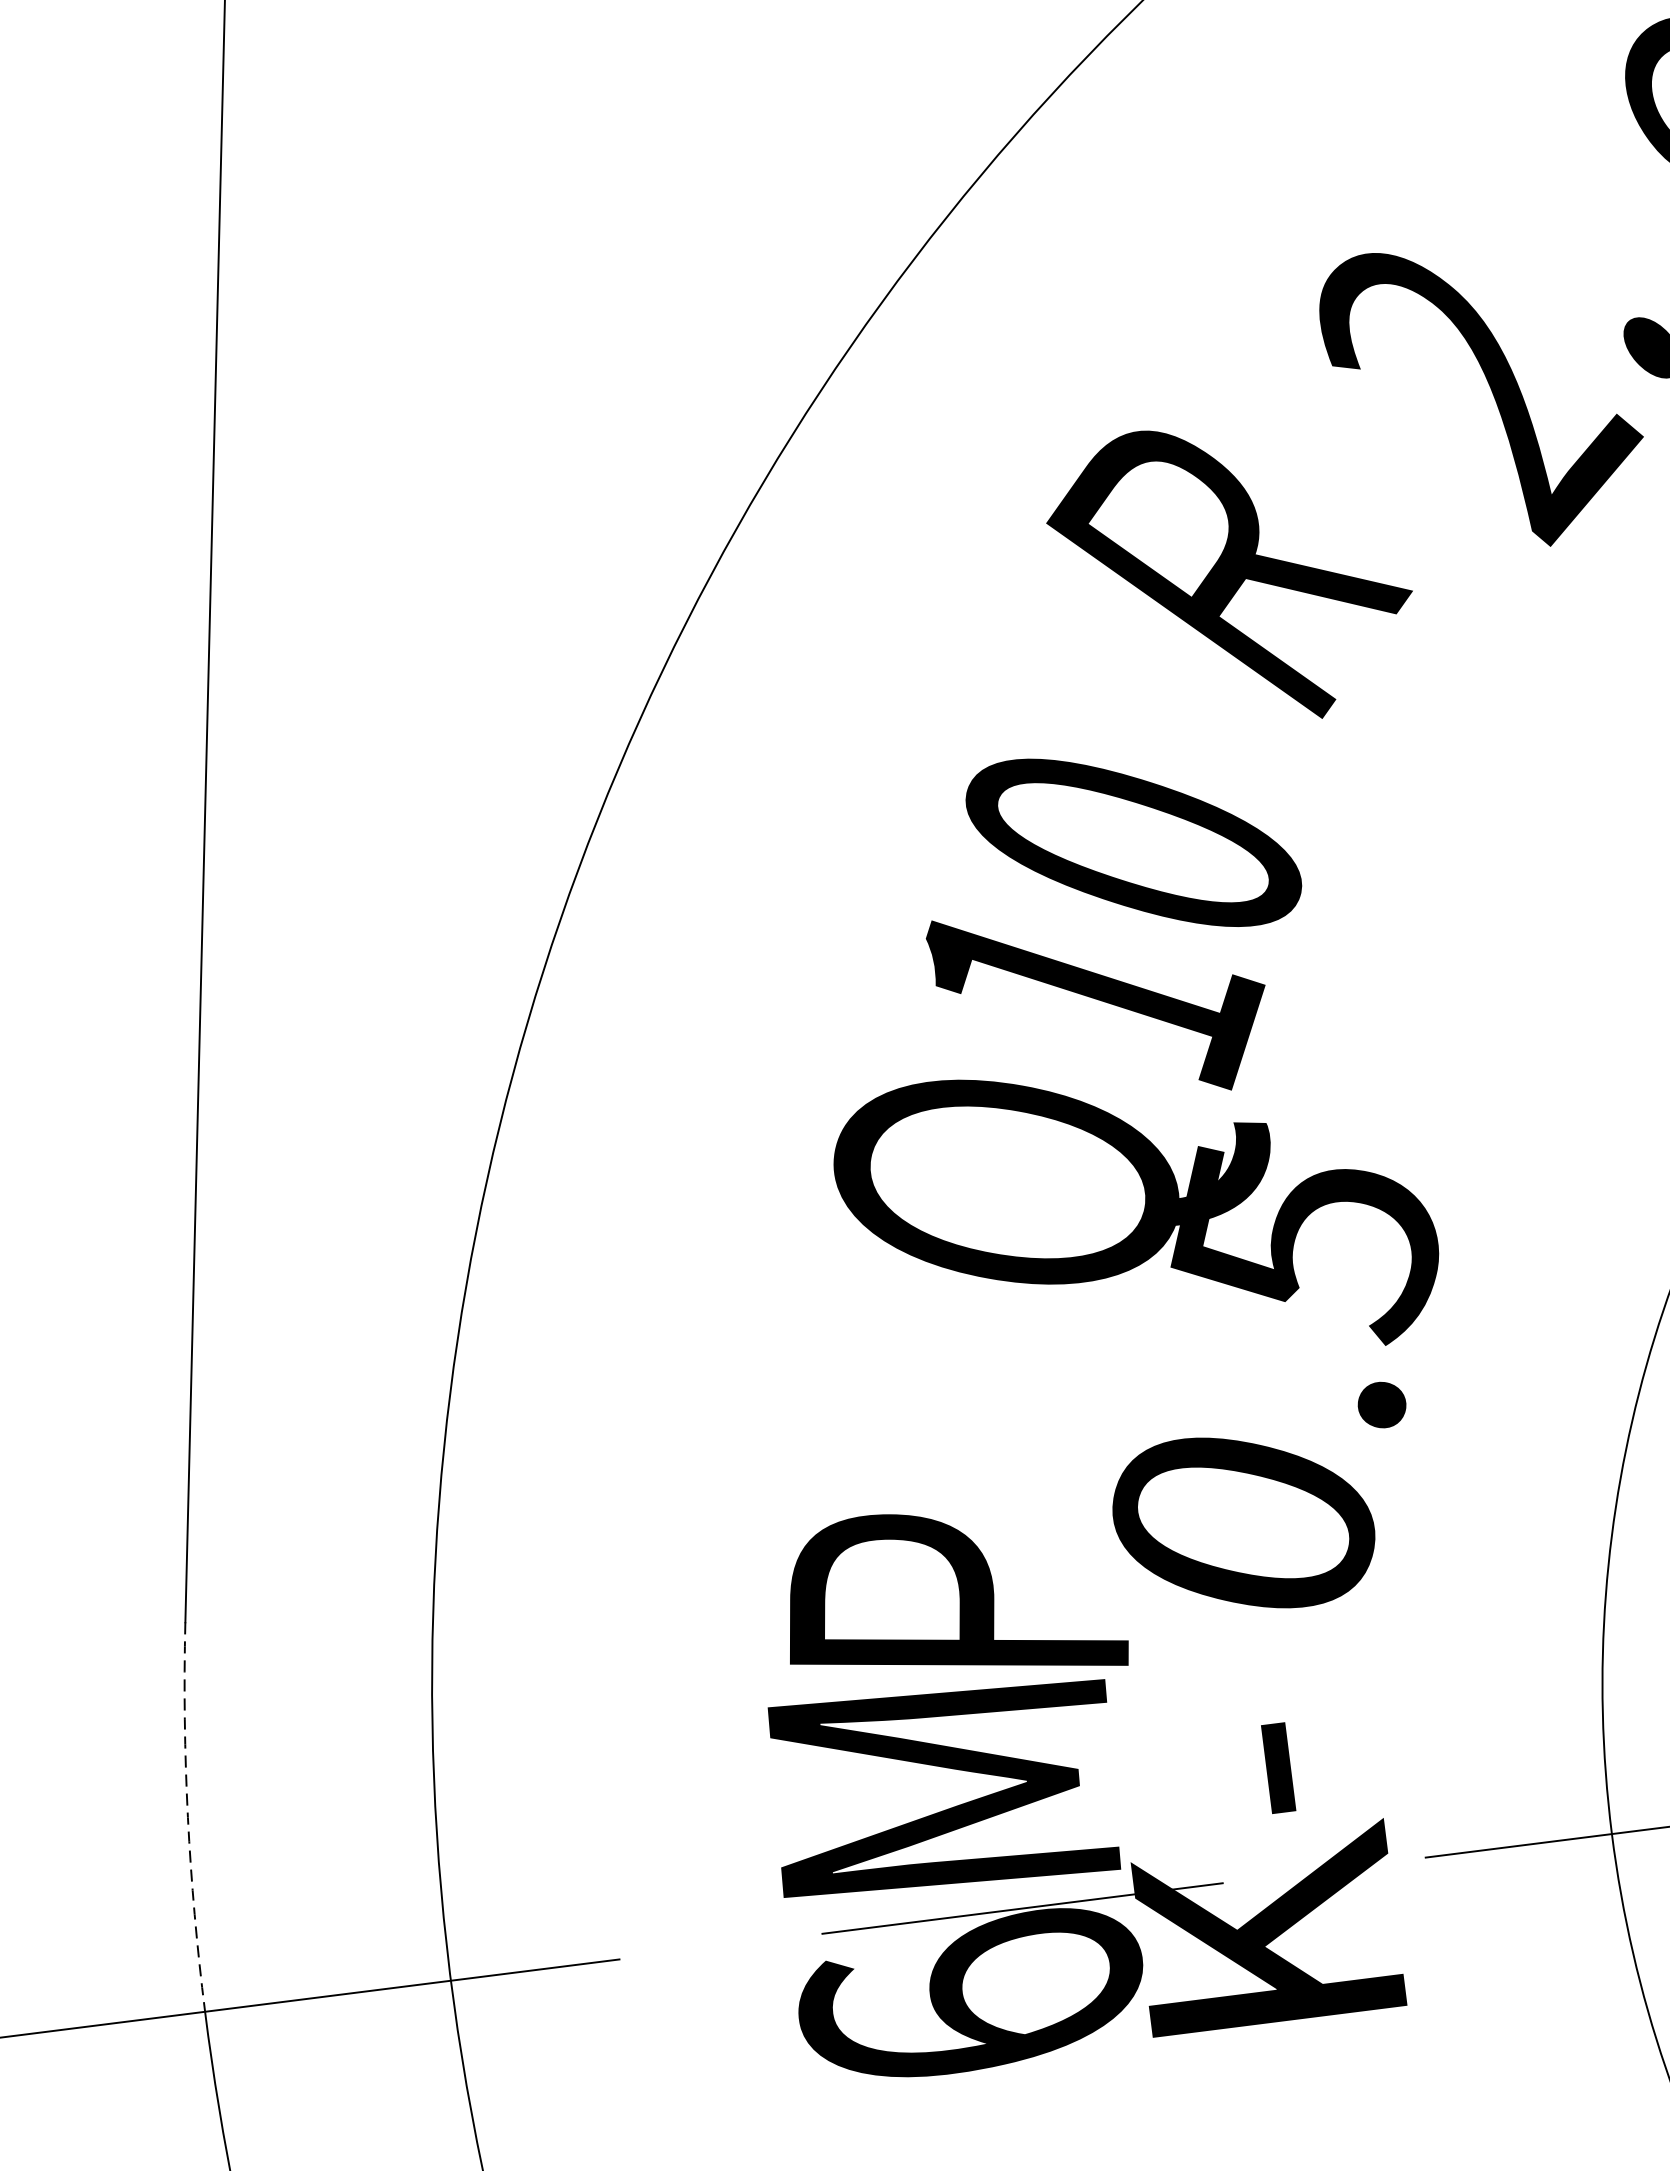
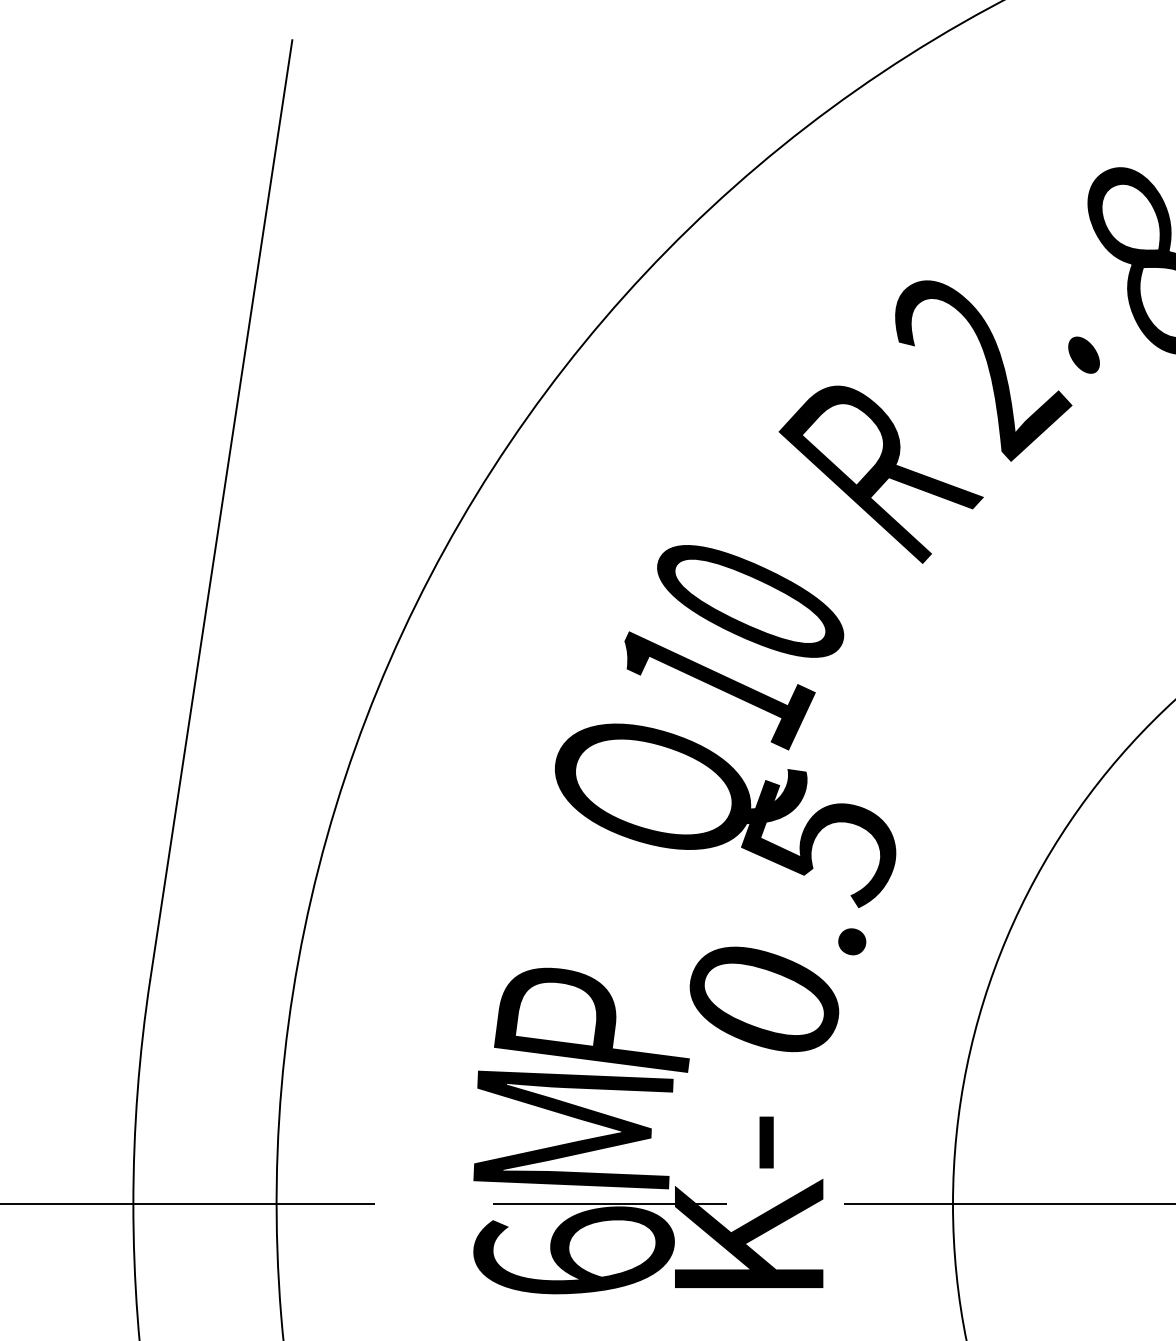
text: (1230, 574) -> (880, 474), moved
arc: (187, 1816) -> (137, 1091), dashed -> solid

